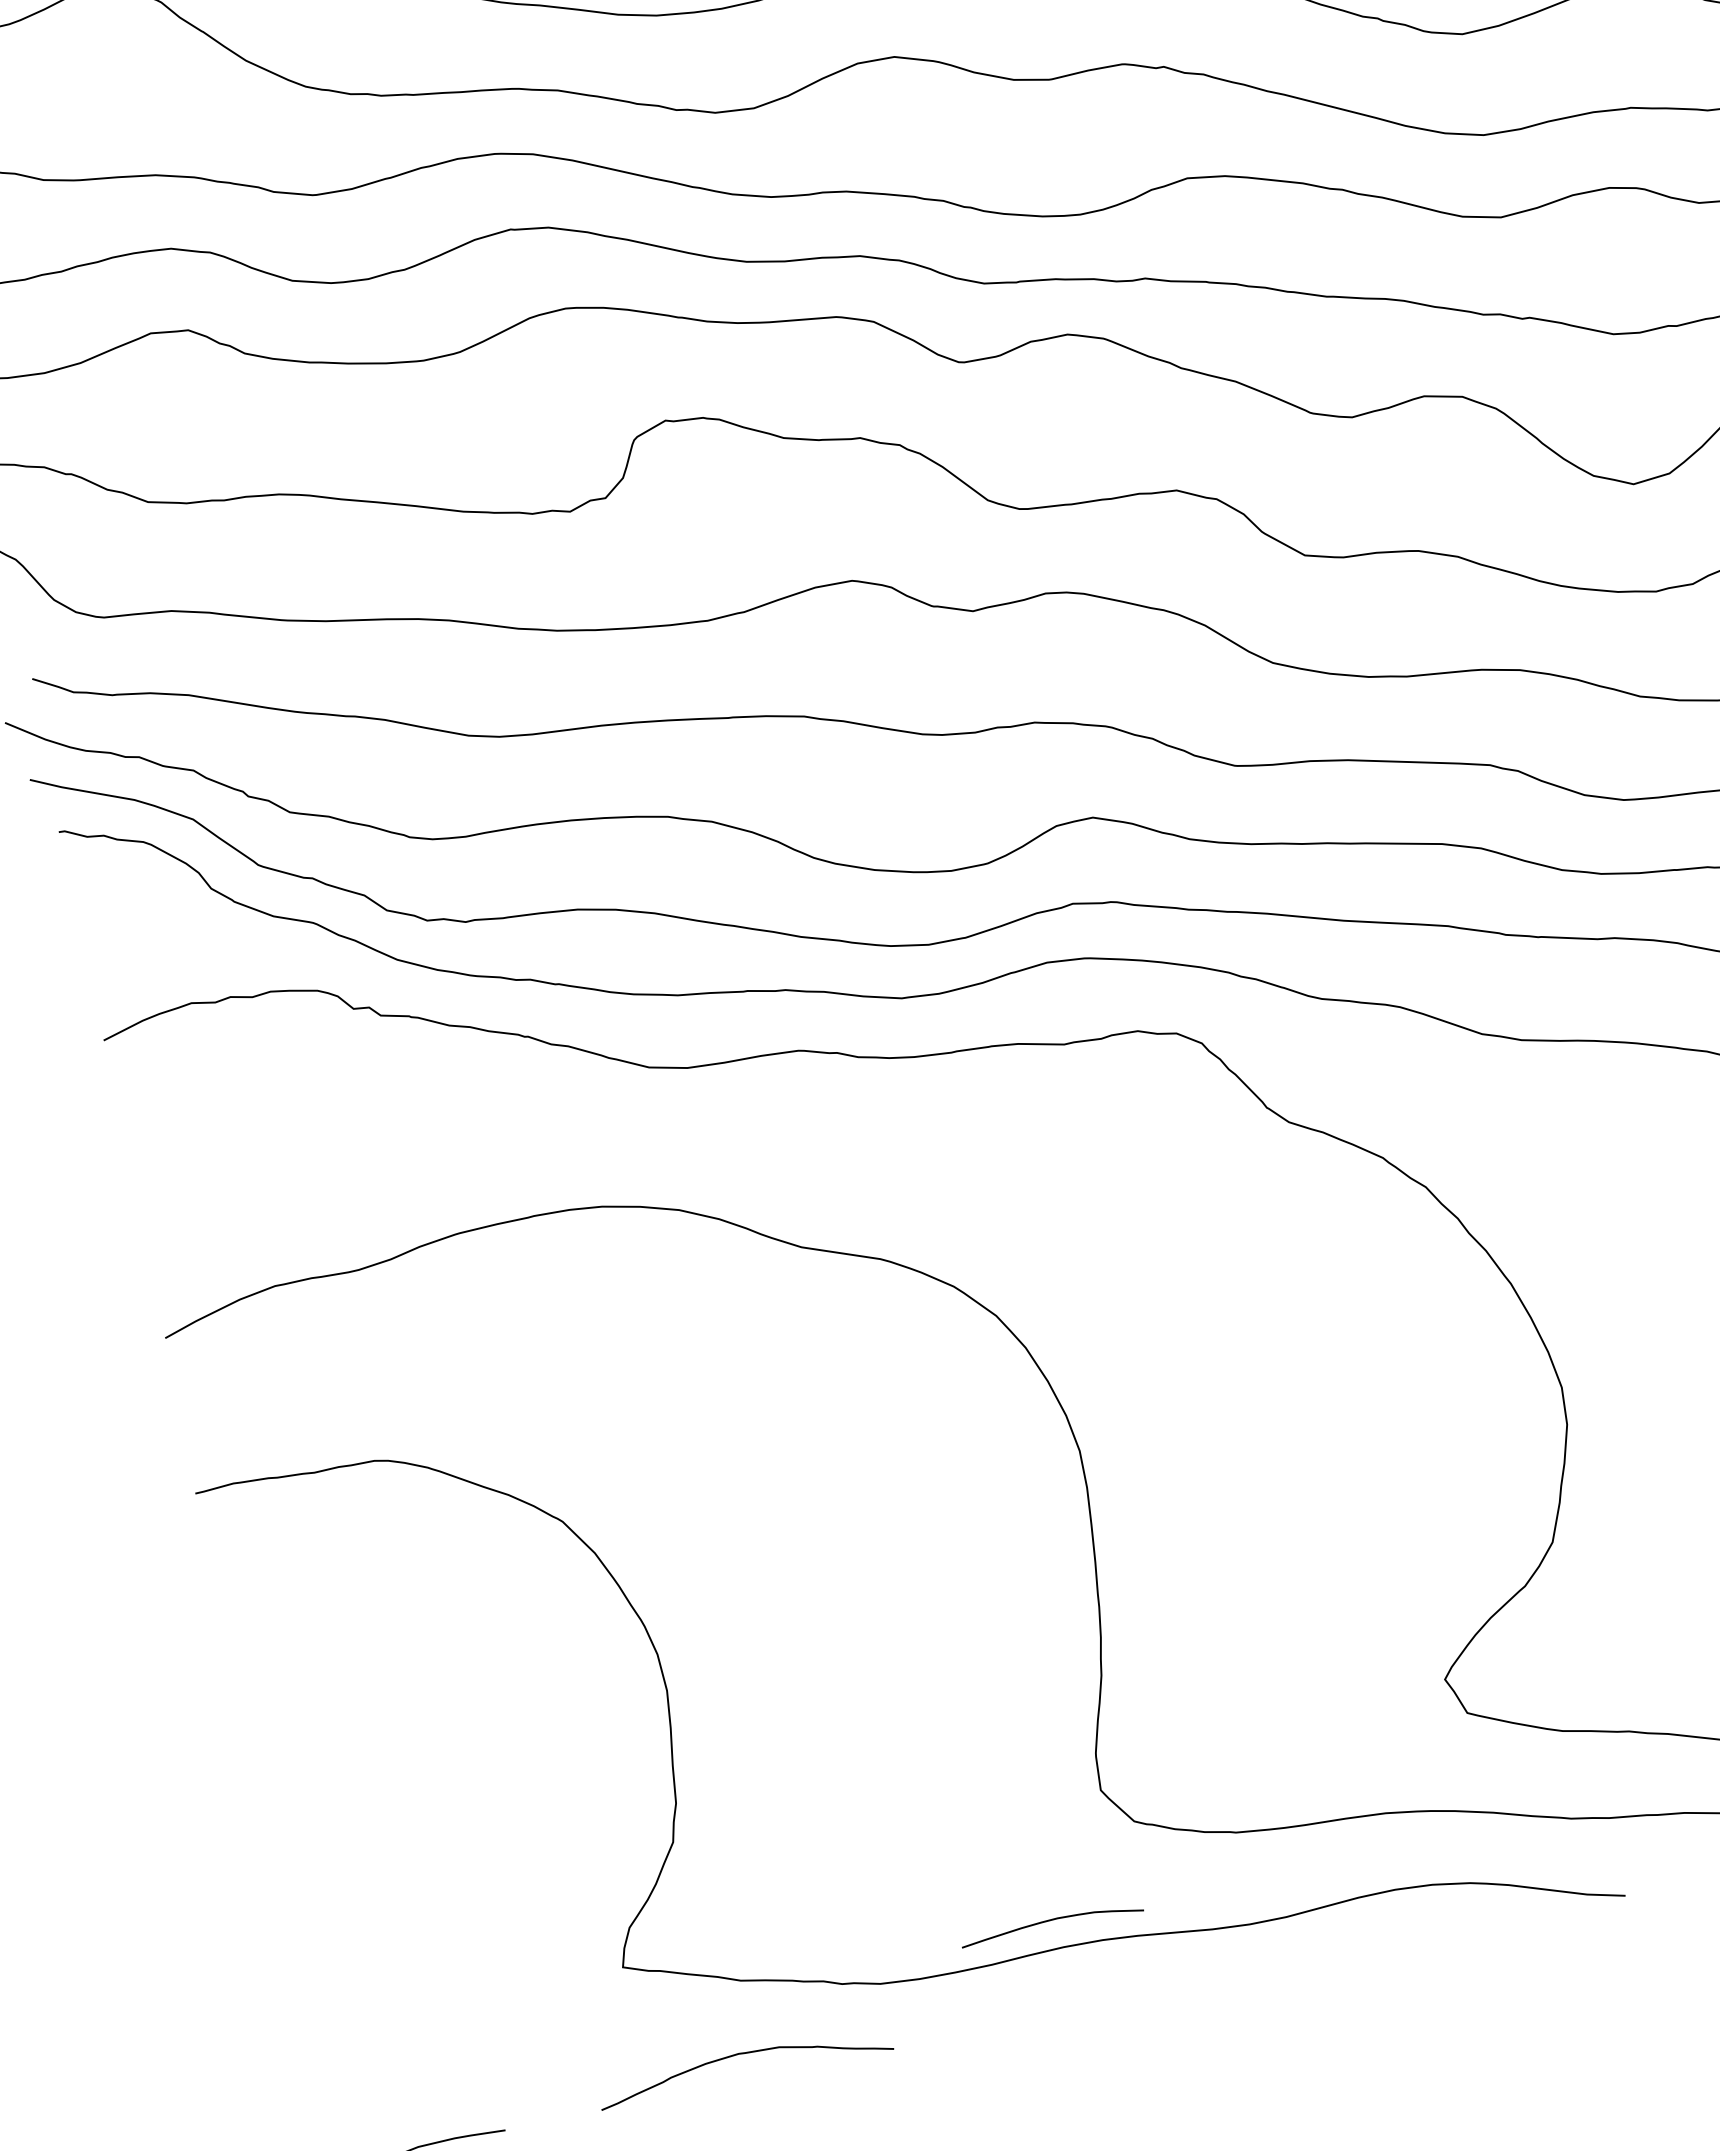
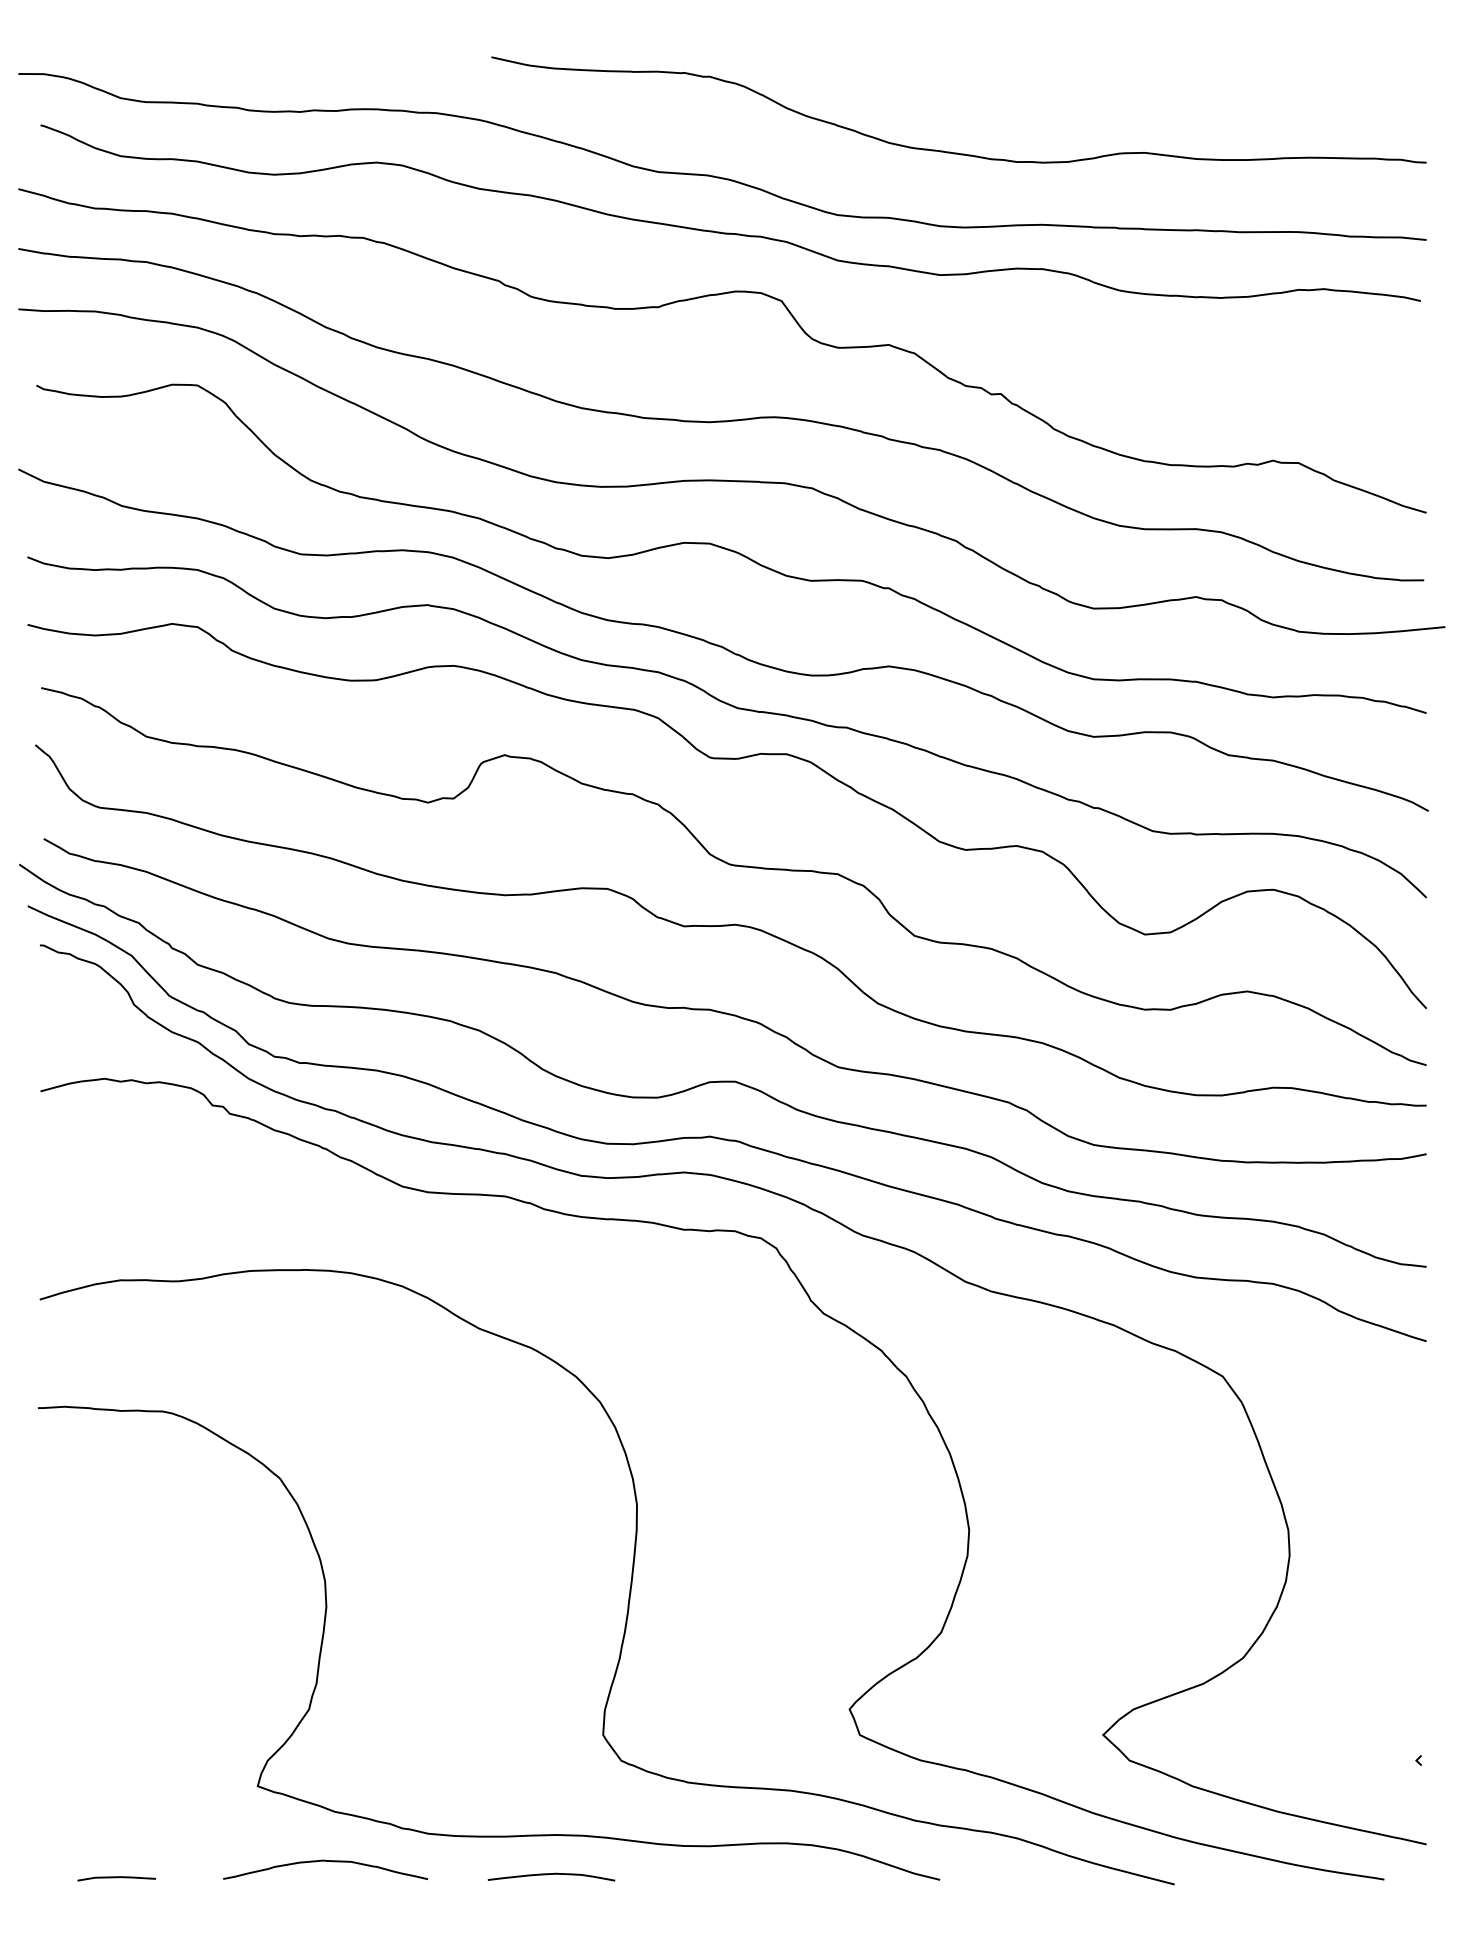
curve: (1051, 1920) -> (551, 1874), moved

